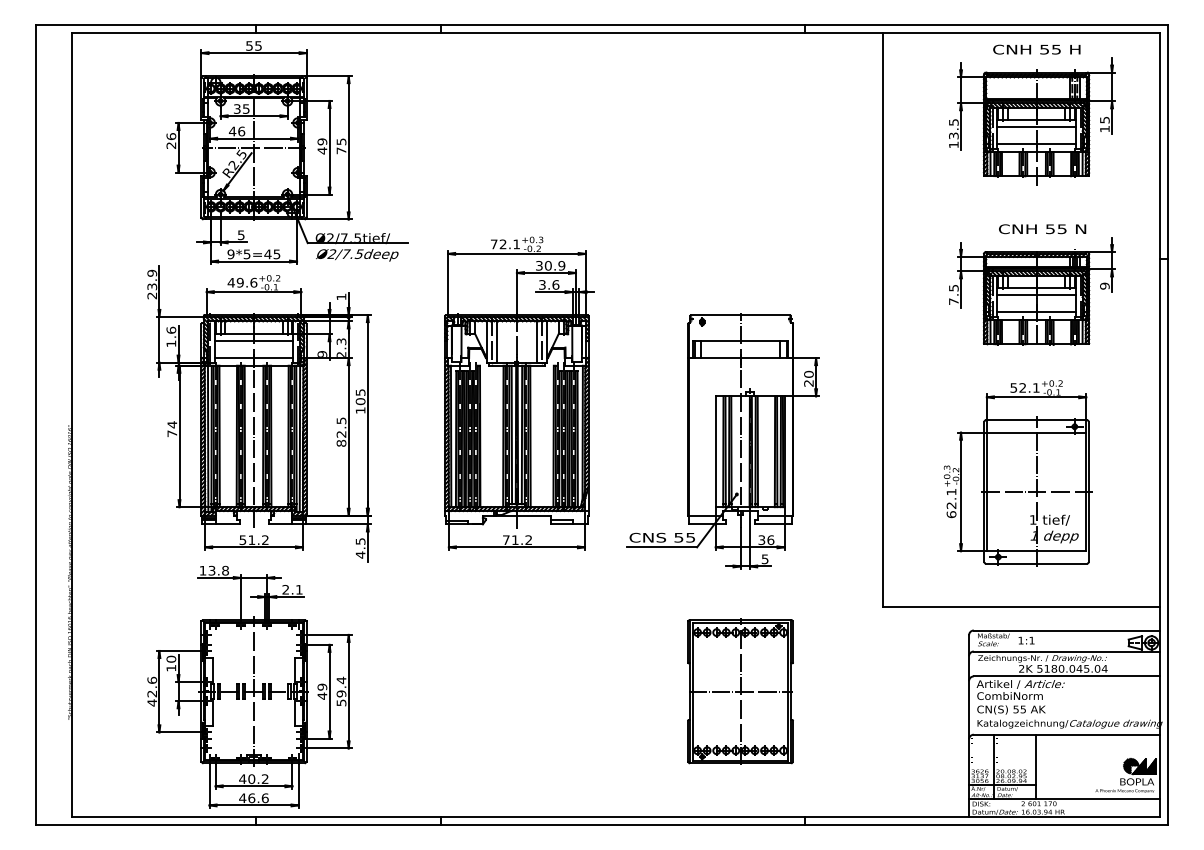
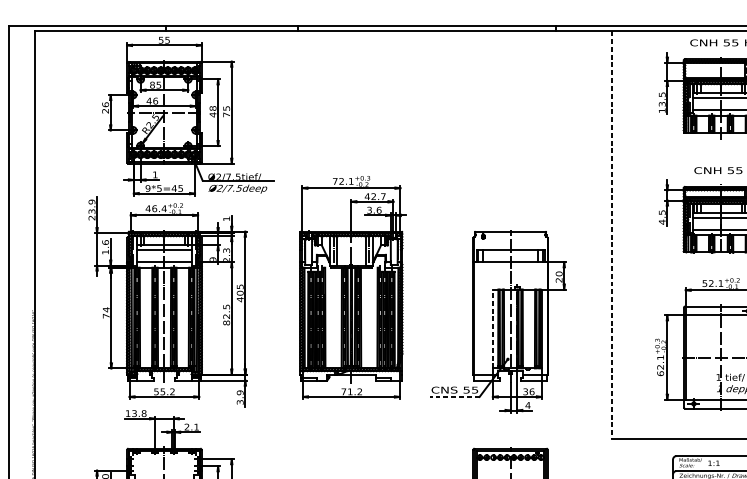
text: (236, 108) -> (151, 84), 35 -> 85
text: (322, 141) -> (213, 108), 49 -> 48
text: (241, 235) -> (155, 175), 5 -> 1
text: (550, 265) -> (375, 196), 30.9 -> 42.7
text: (246, 282) -> (159, 208), 49.6 -> 46.4
text: (953, 301) -> (662, 222), 7.5 -> 4.5
line: (883, 319) -> (612, 234), solid -> dashed
text: (360, 410) -> (240, 299), 105 -> 405
line: (715, 451) -> (492, 328), solid -> dashed
text: (251, 540) -> (162, 392), 51.2 -> 55.2
line: (661, 547) -> (454, 397), solid -> dashed
text: (360, 548) -> (240, 397), 4.5 -> 3.9
text: (764, 559) -> (527, 405), 5 -> 4

